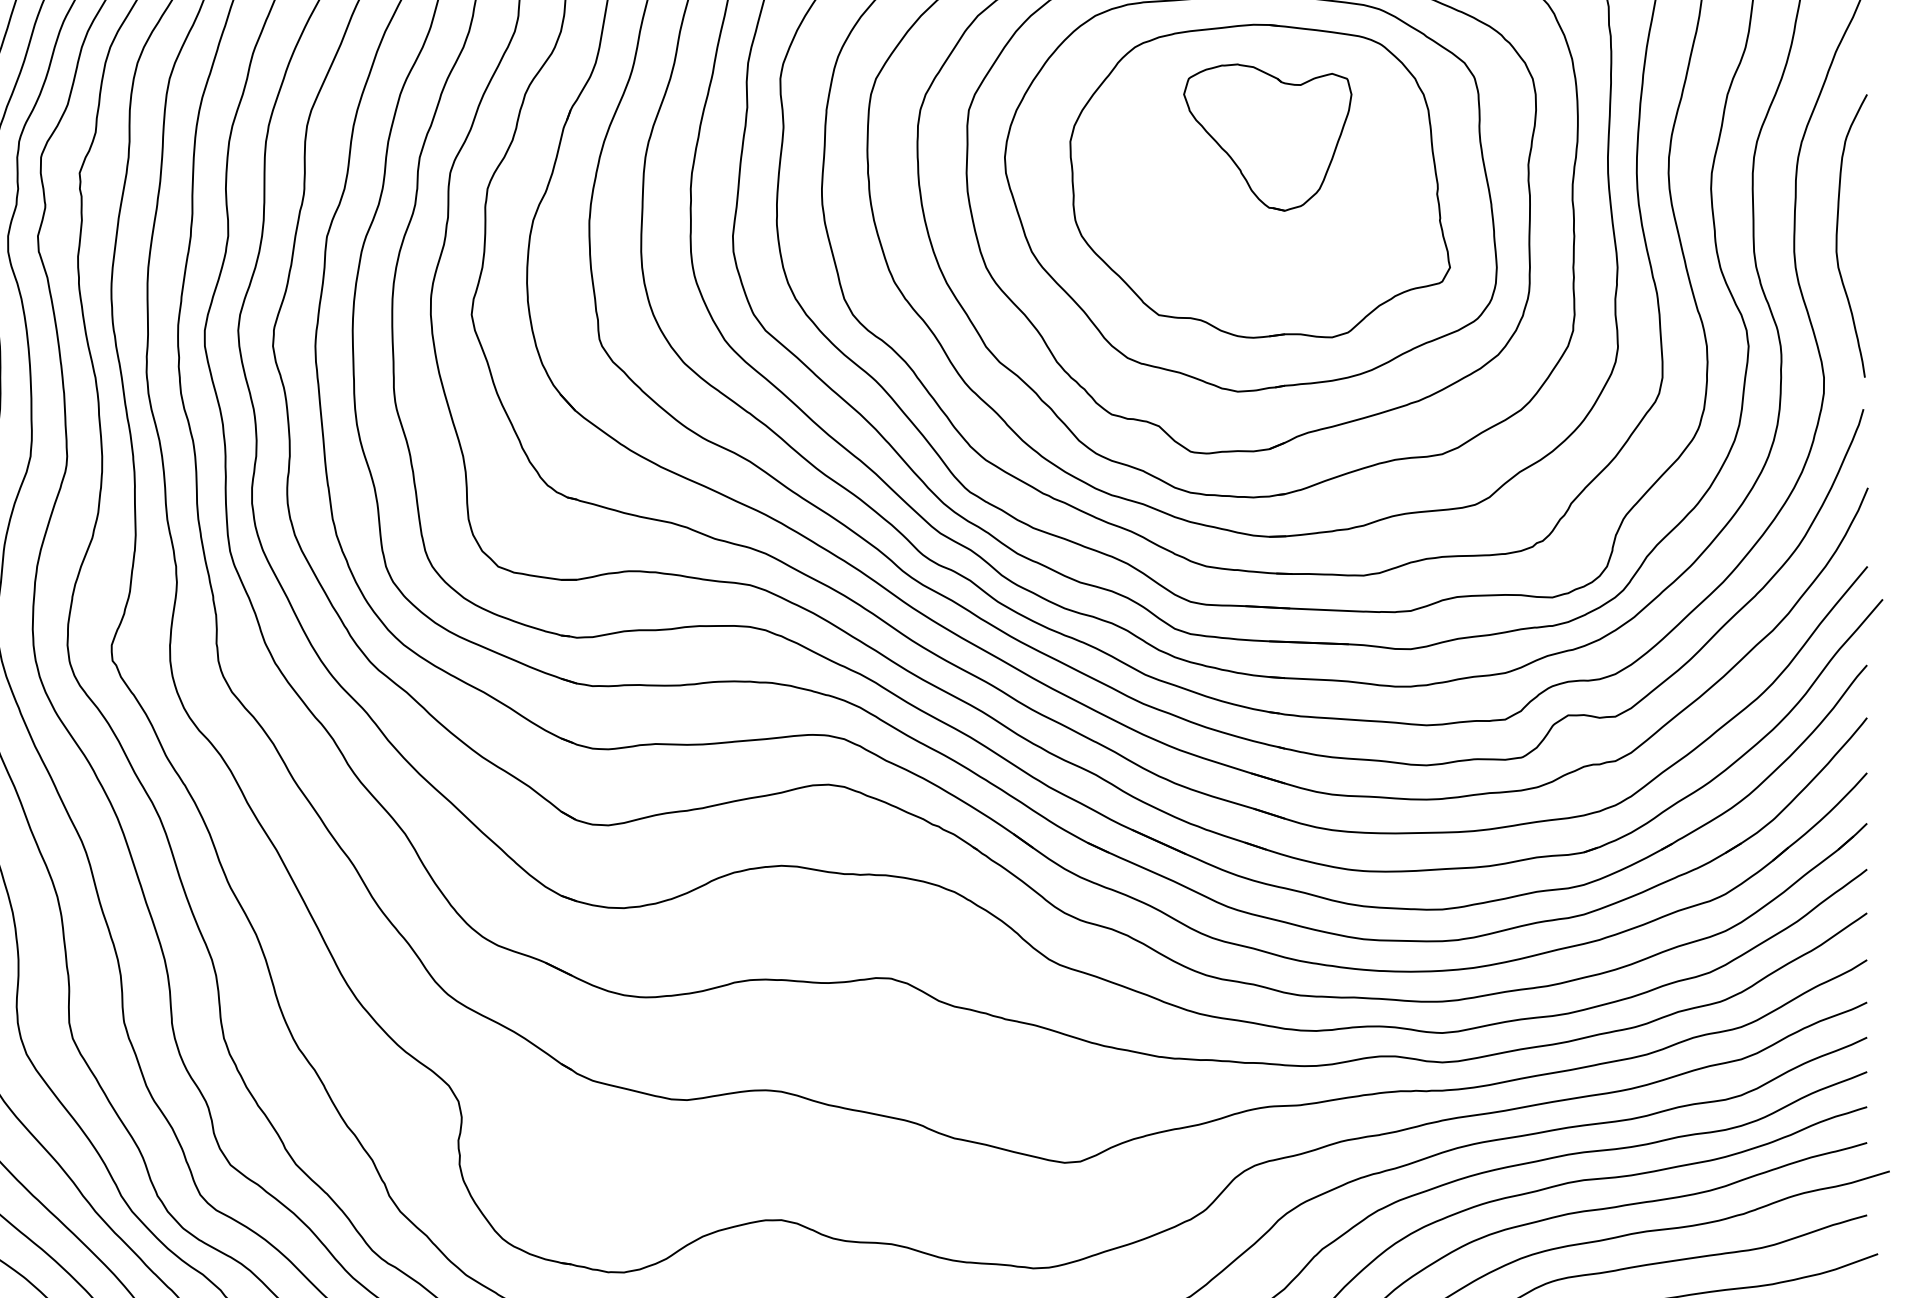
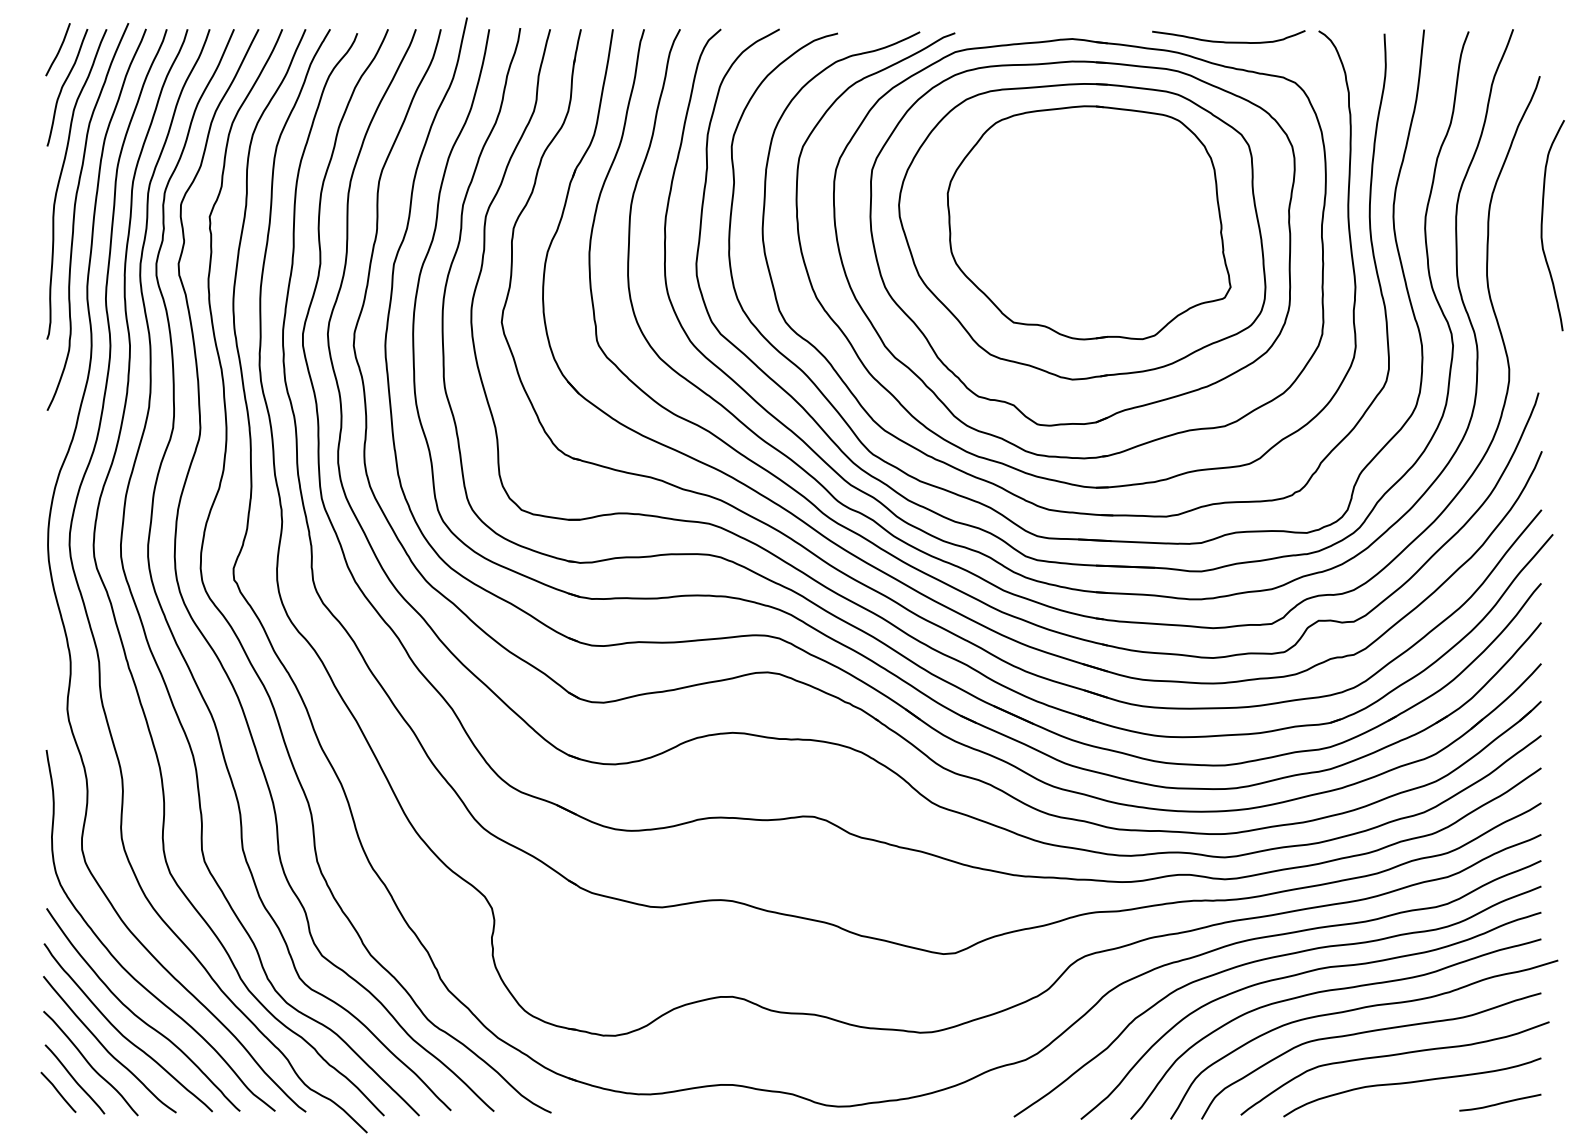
part: (1267, 136) -> (1094, 189), removed
curve: (1837, 235) -> (1542, 225), moved

